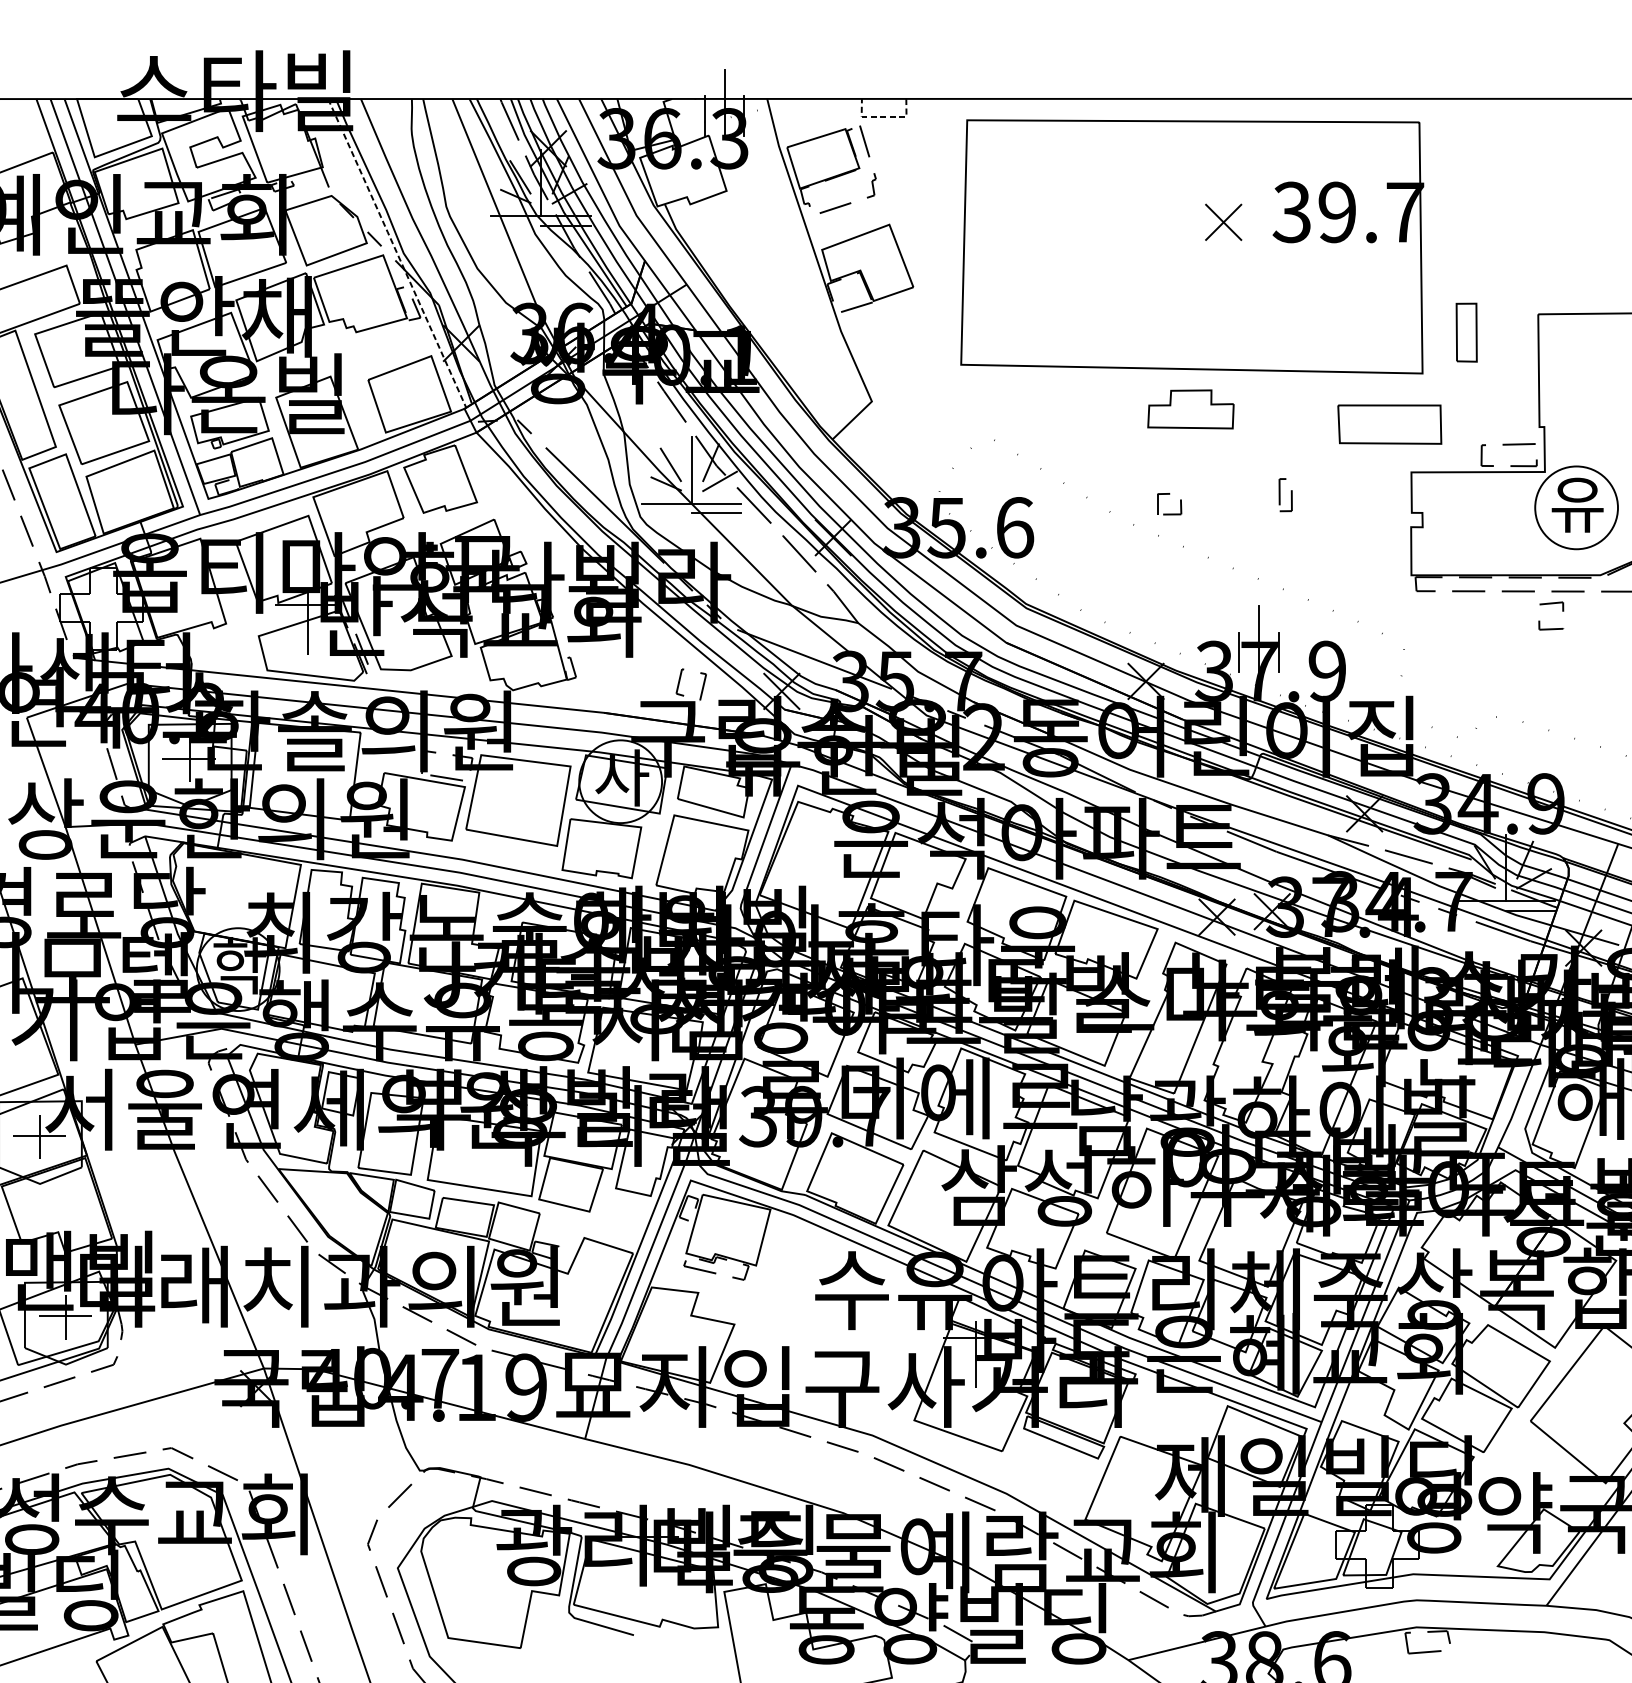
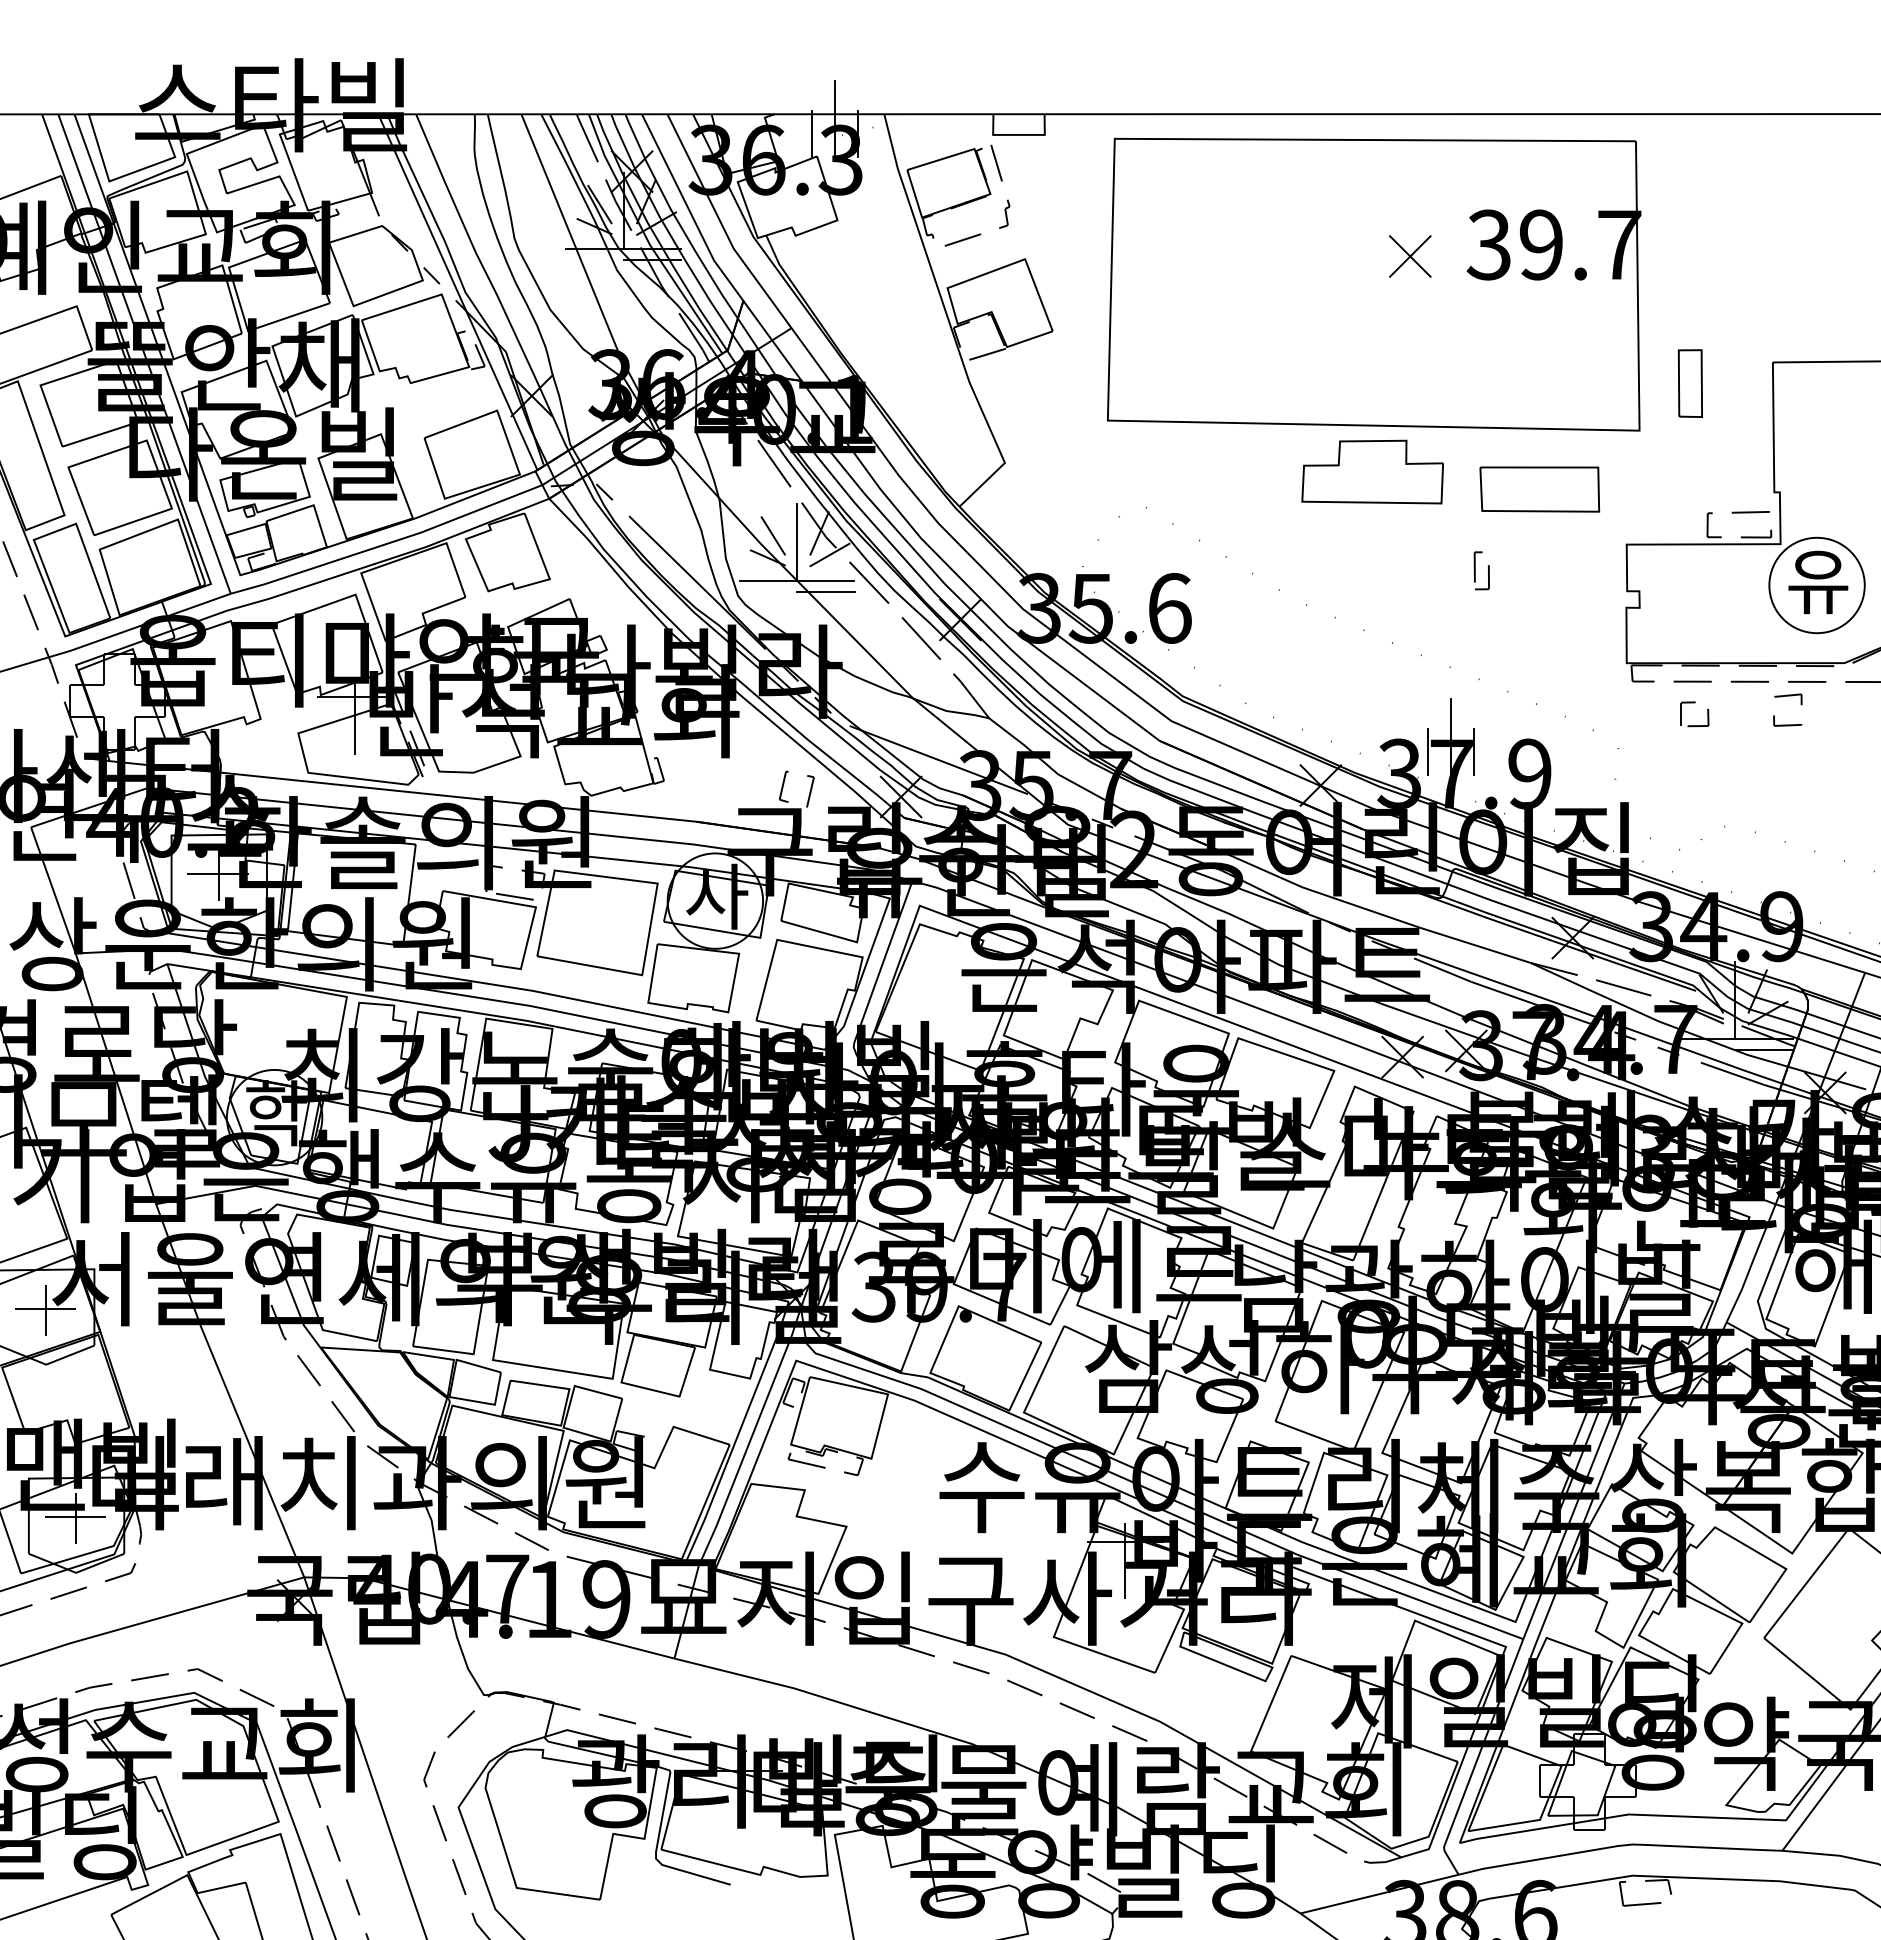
line: (883, 116) -> (1018, 134), dashed -> solid
line: (396, 253) -> (457, 292), dashed -> solid
part: (1190, 408) -> (1372, 471), size x1.43
part: (1389, 424) -> (1539, 489), moved
part: (1169, 494) -> (1694, 703), moved

